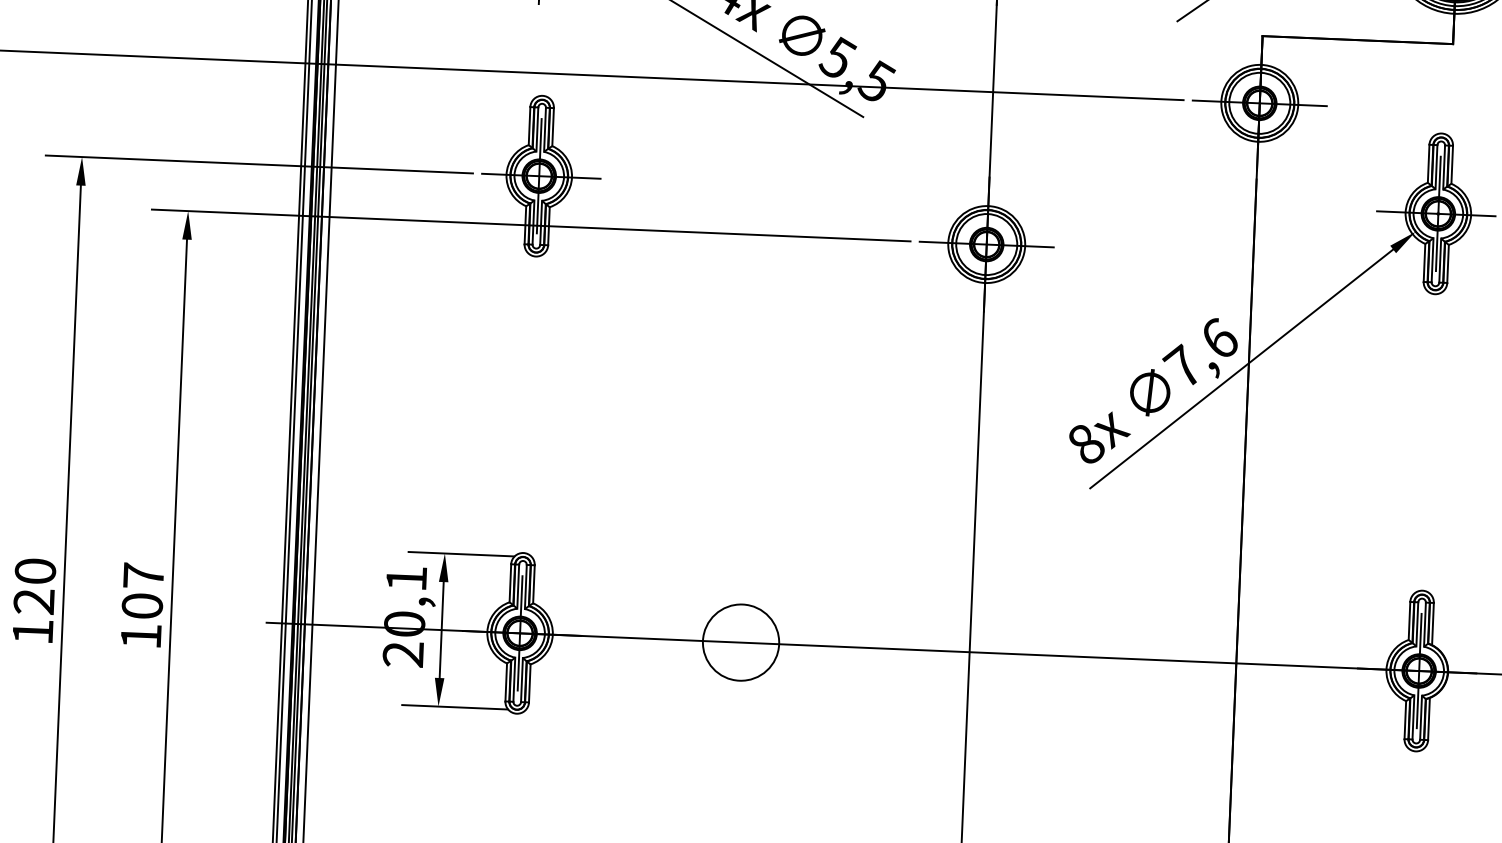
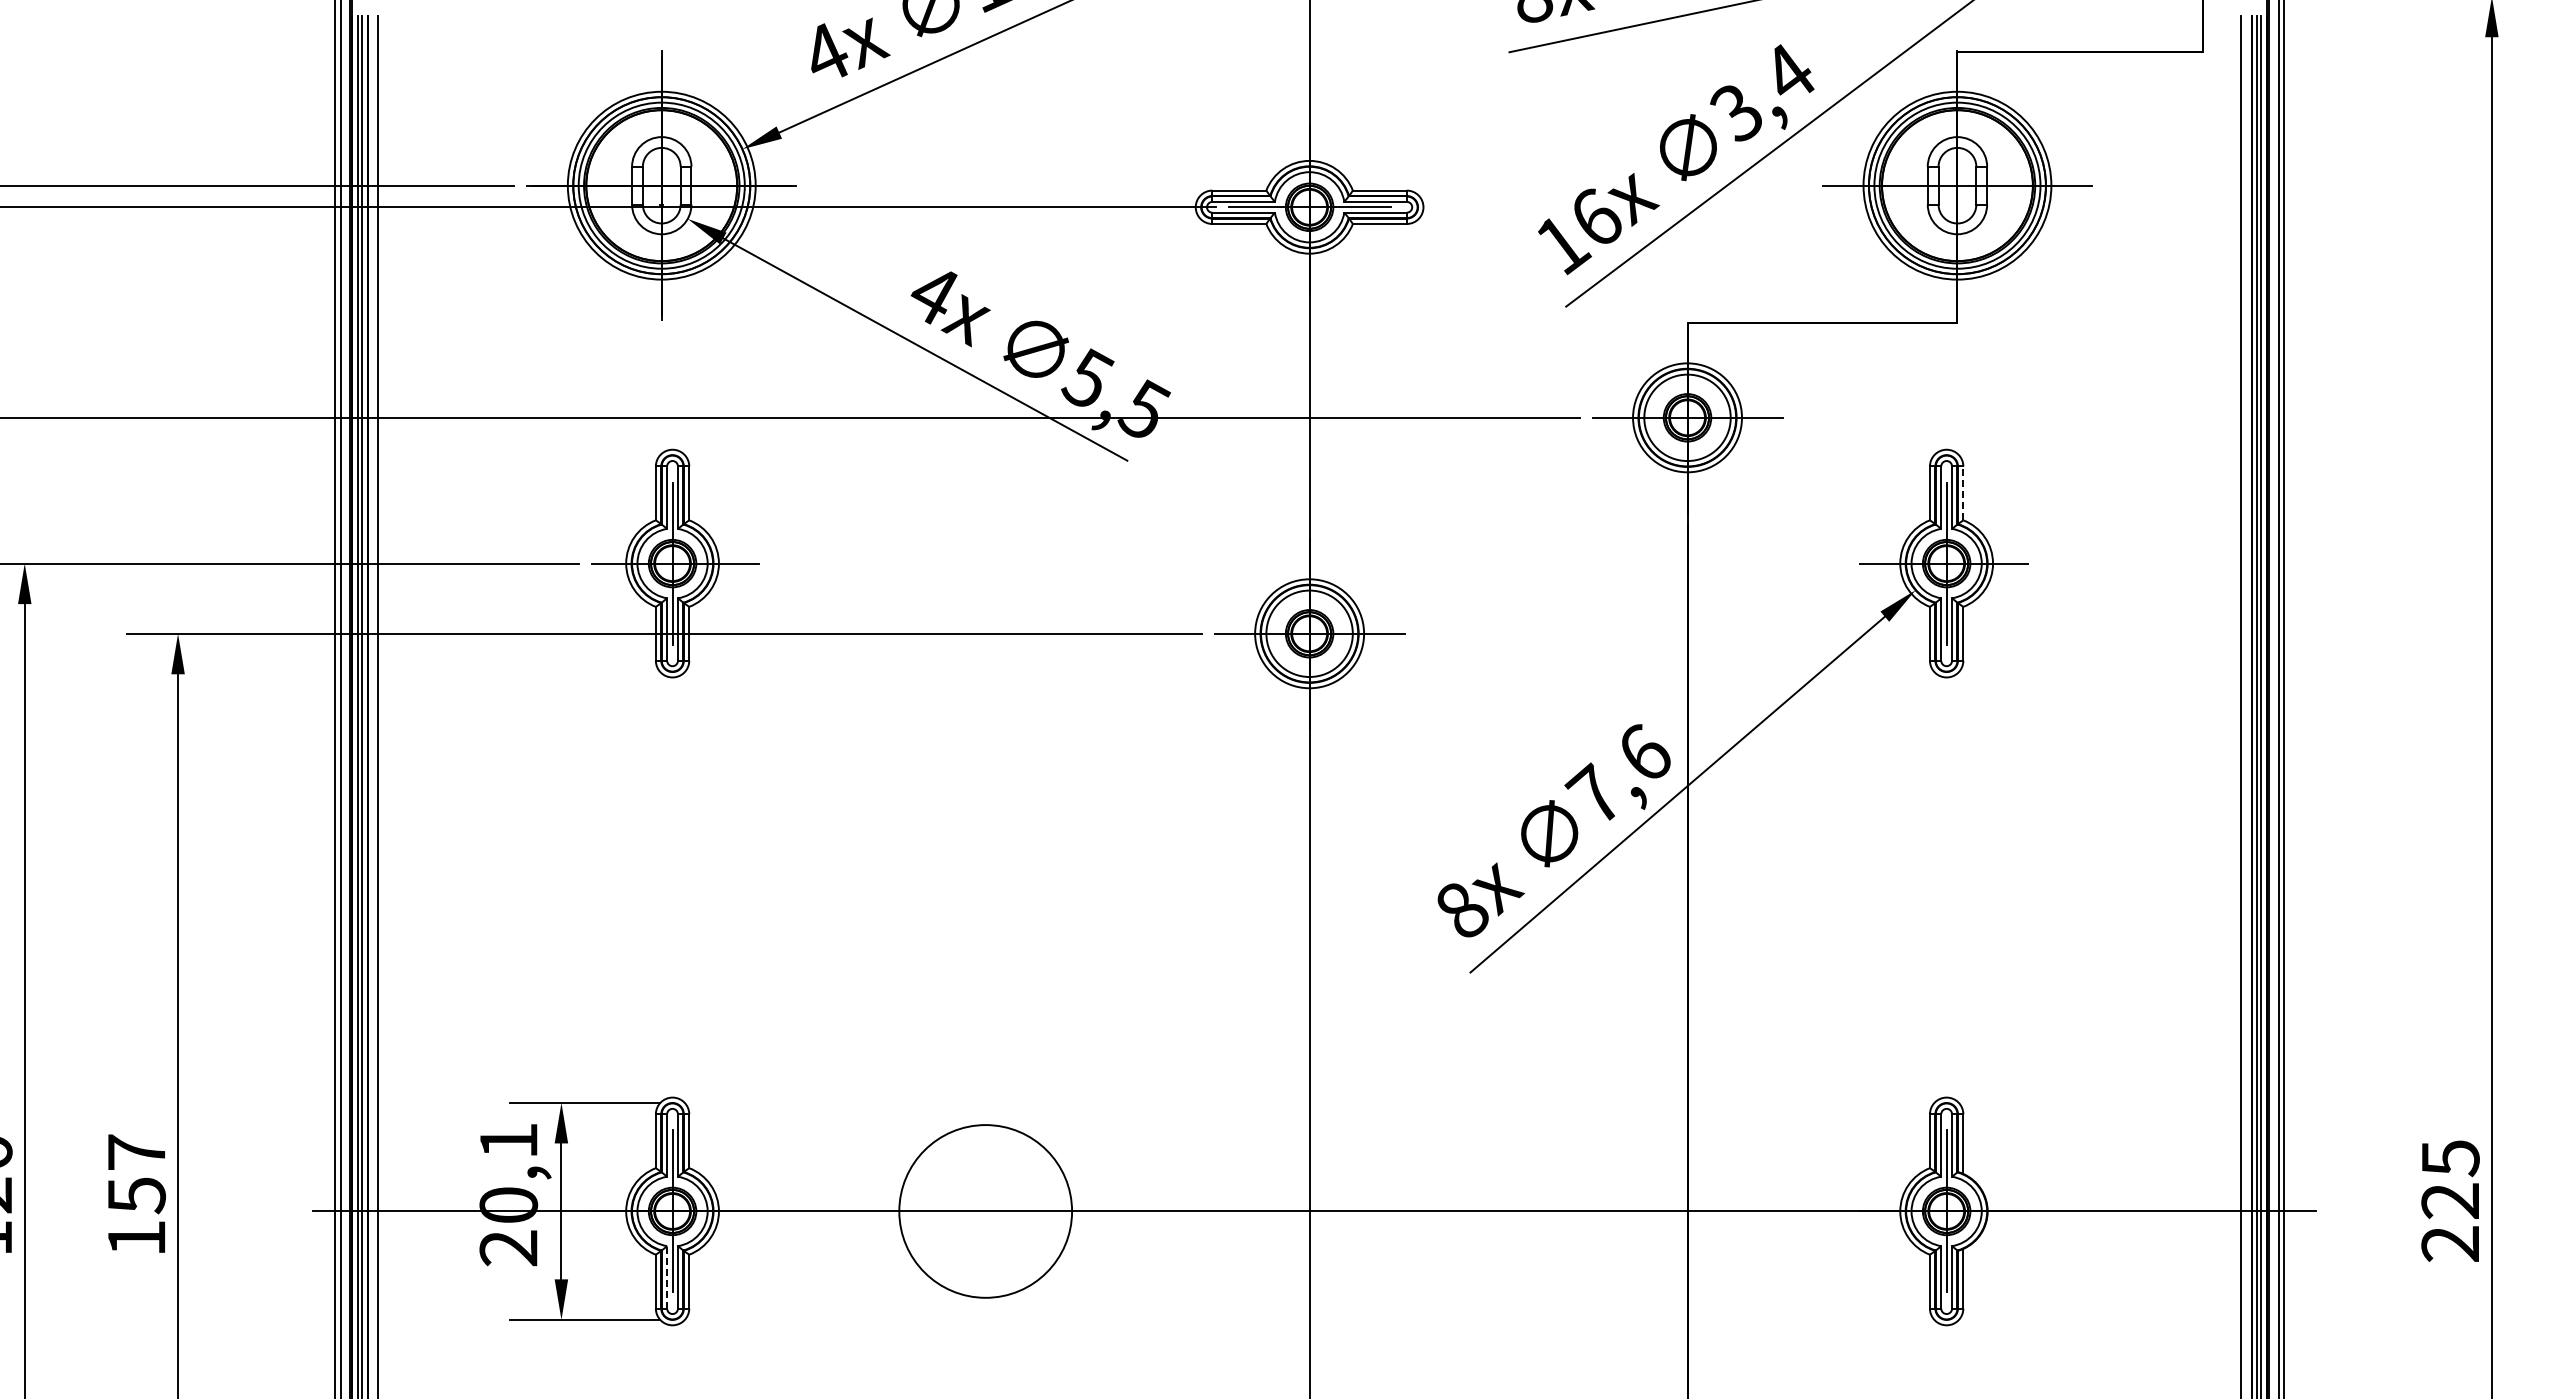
line: (1452, 164) -> (1963, 493), solid -> dashed
text: (142, 606) -> (136, 1195), 107 -> 157
circle: (740, 642) -> (985, 1211), size x1.6
line: (514, 679) -> (667, 1276), solid -> dashed

